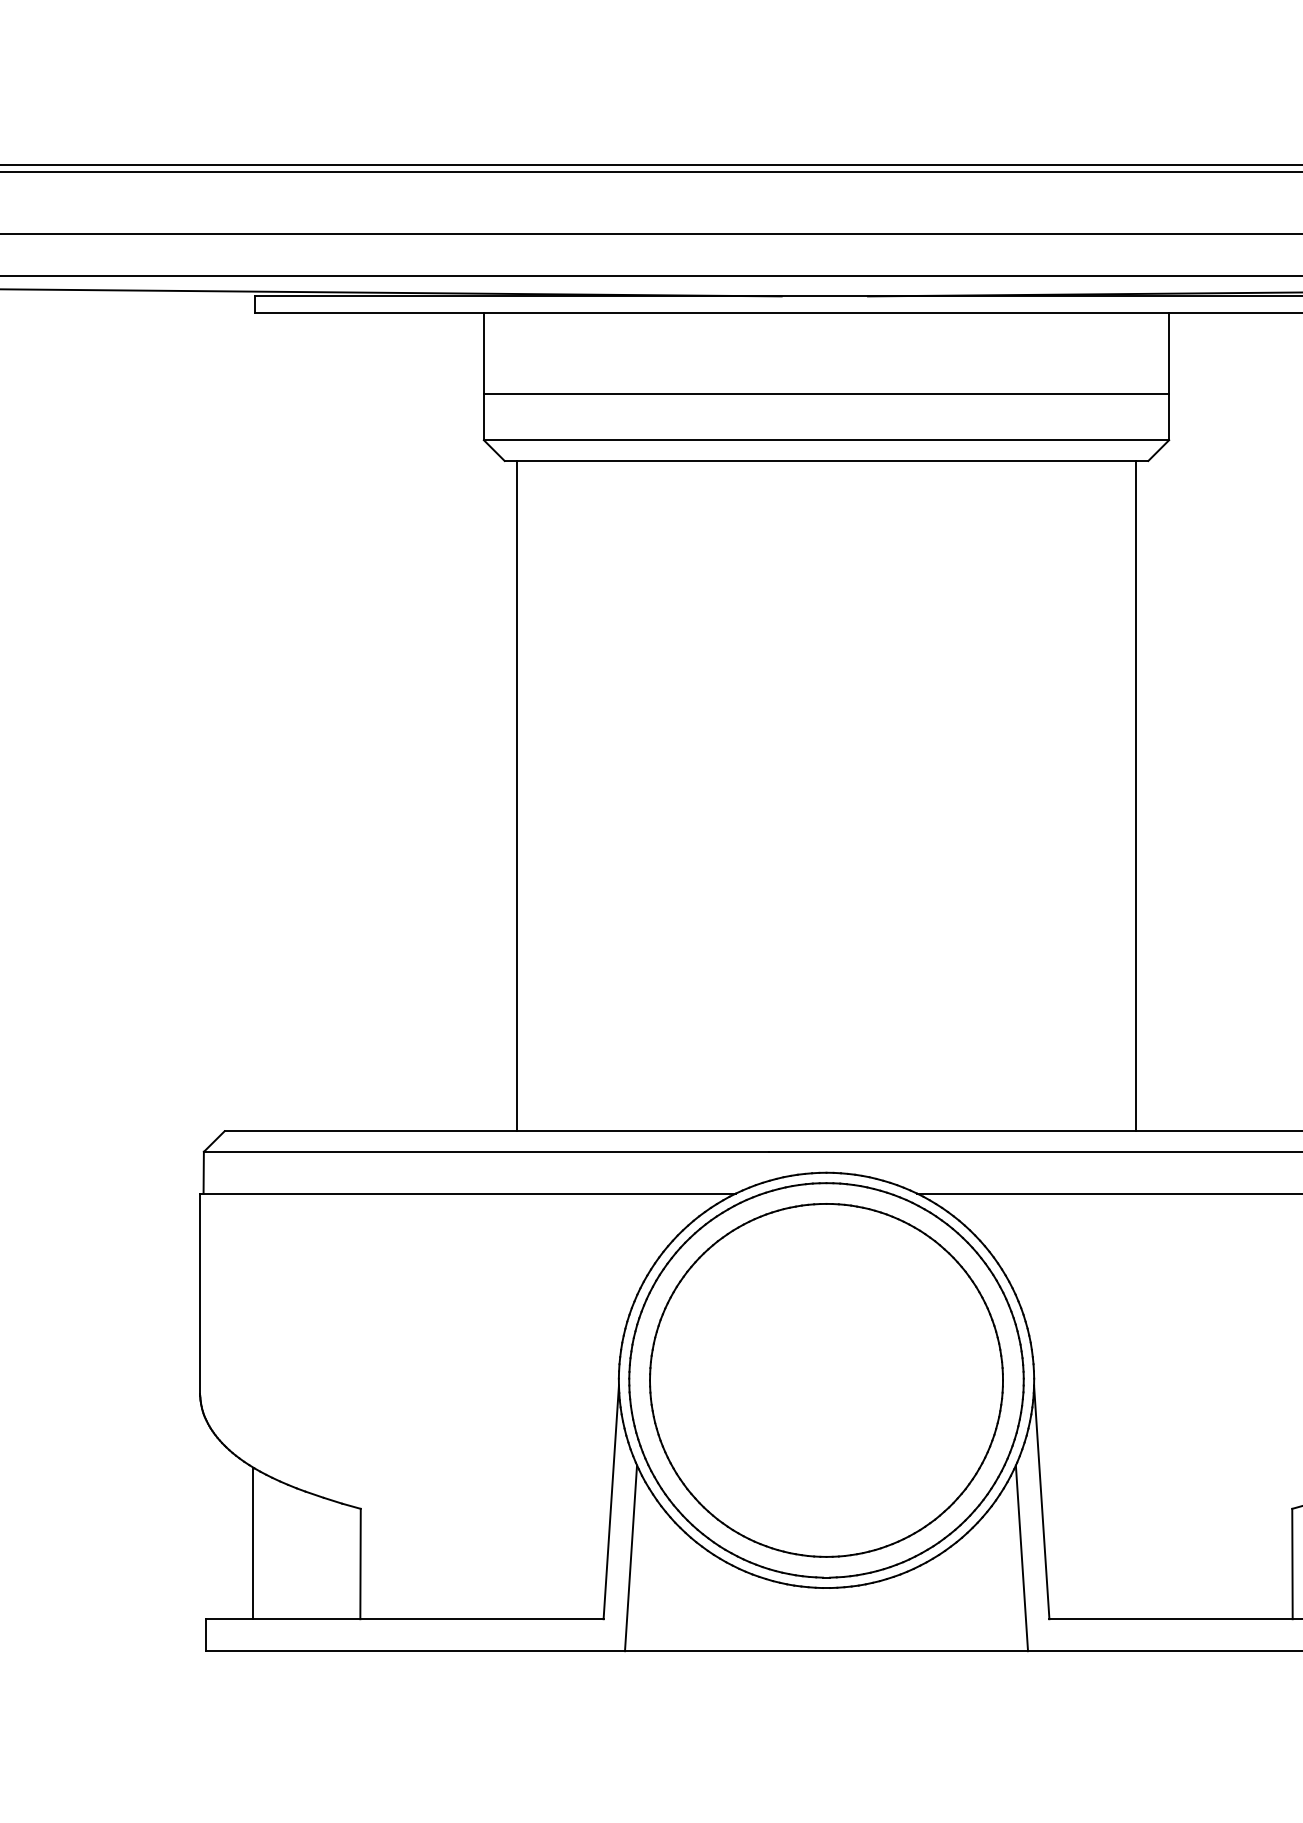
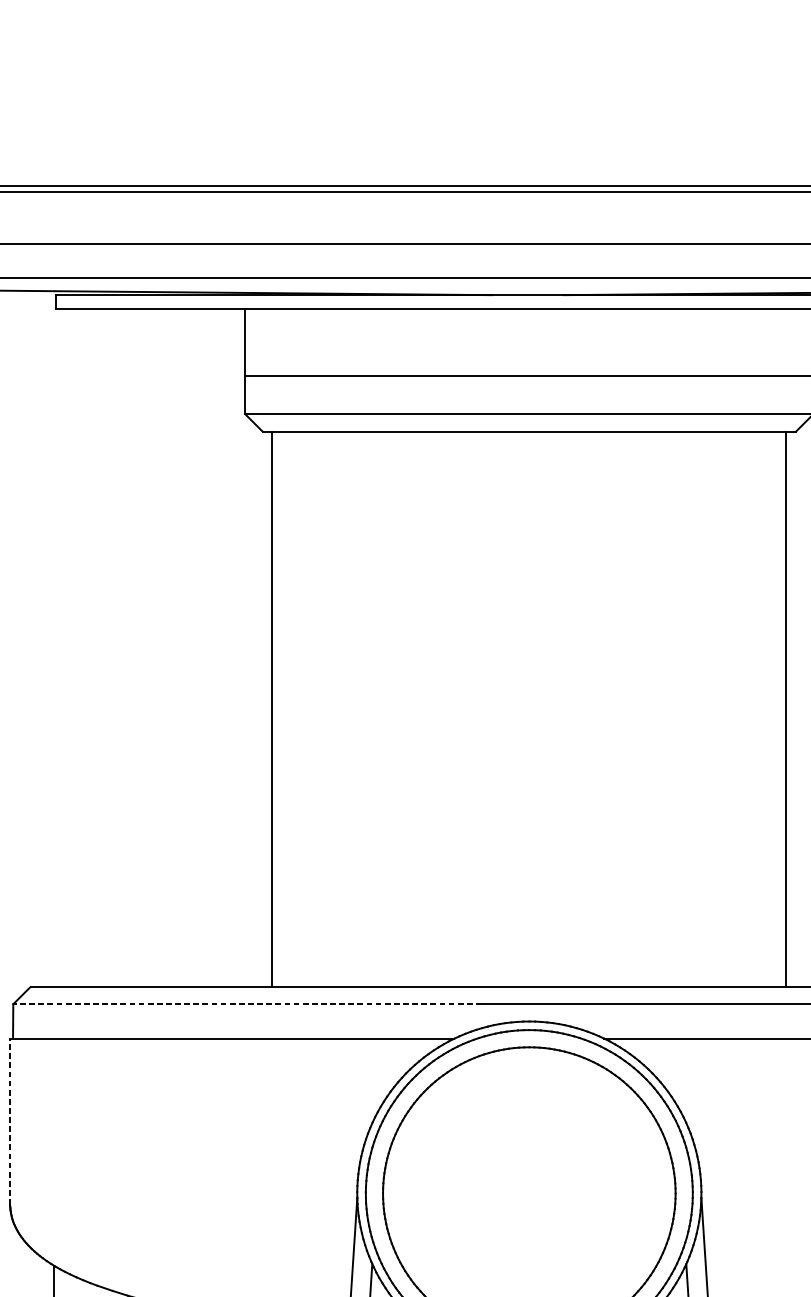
line: (486, 1151) -> (247, 1003), solid -> dashed
line: (200, 1293) -> (10, 1121), solid -> dashed

